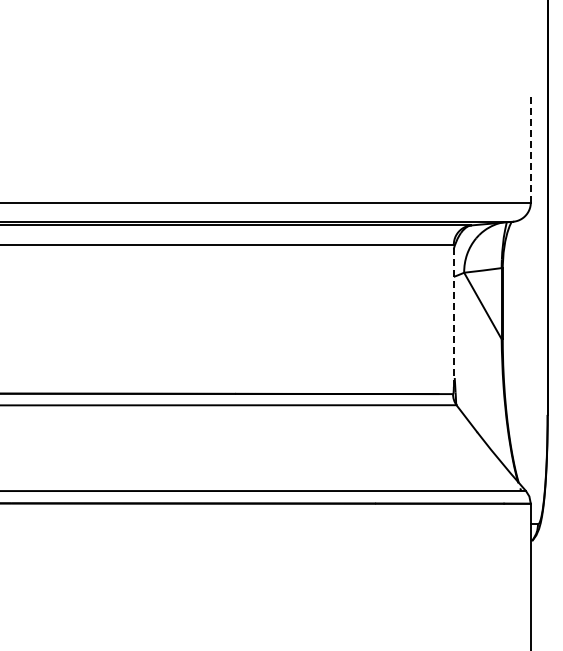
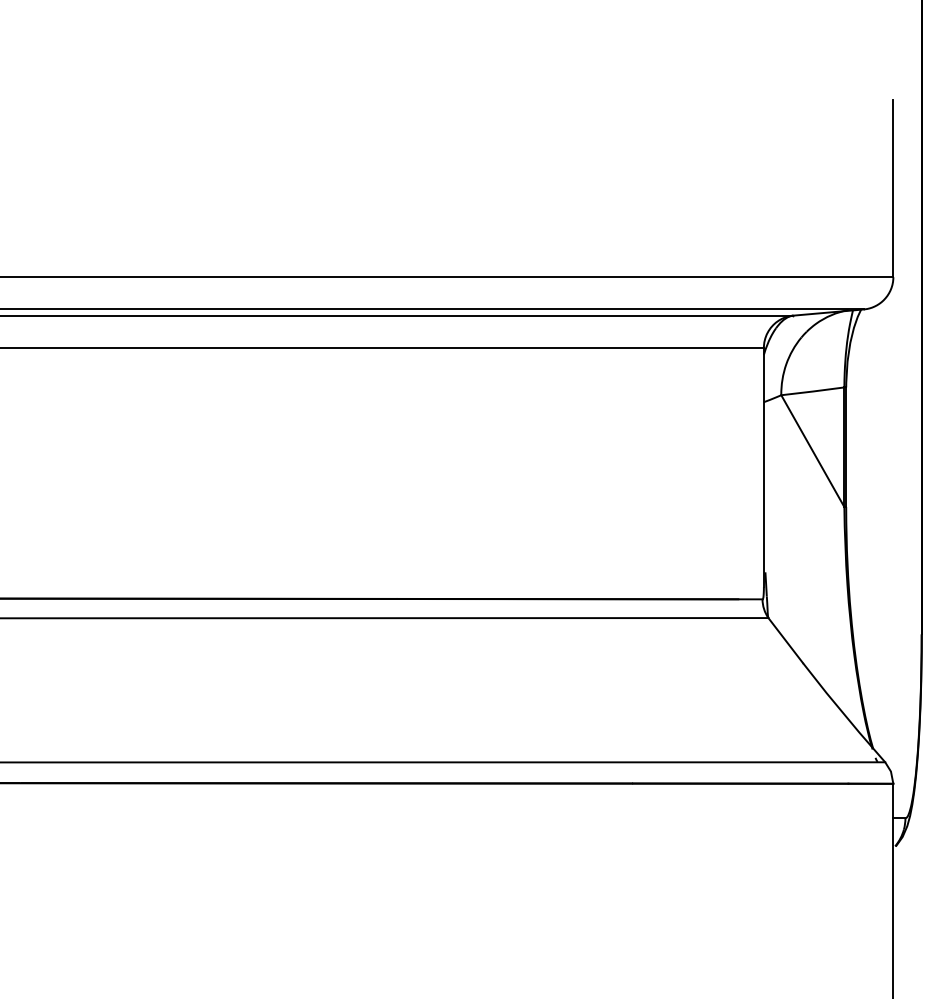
line: (530, 149) -> (892, 187), dashed -> solid
line: (453, 315) -> (763, 467), dashed -> solid

